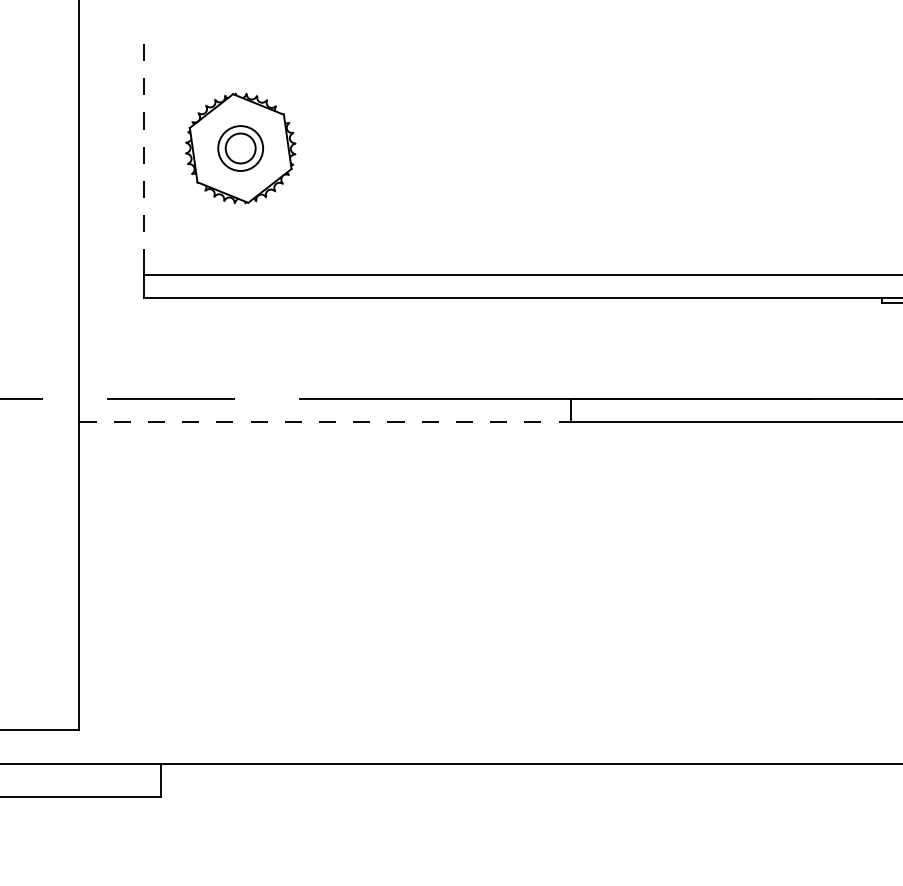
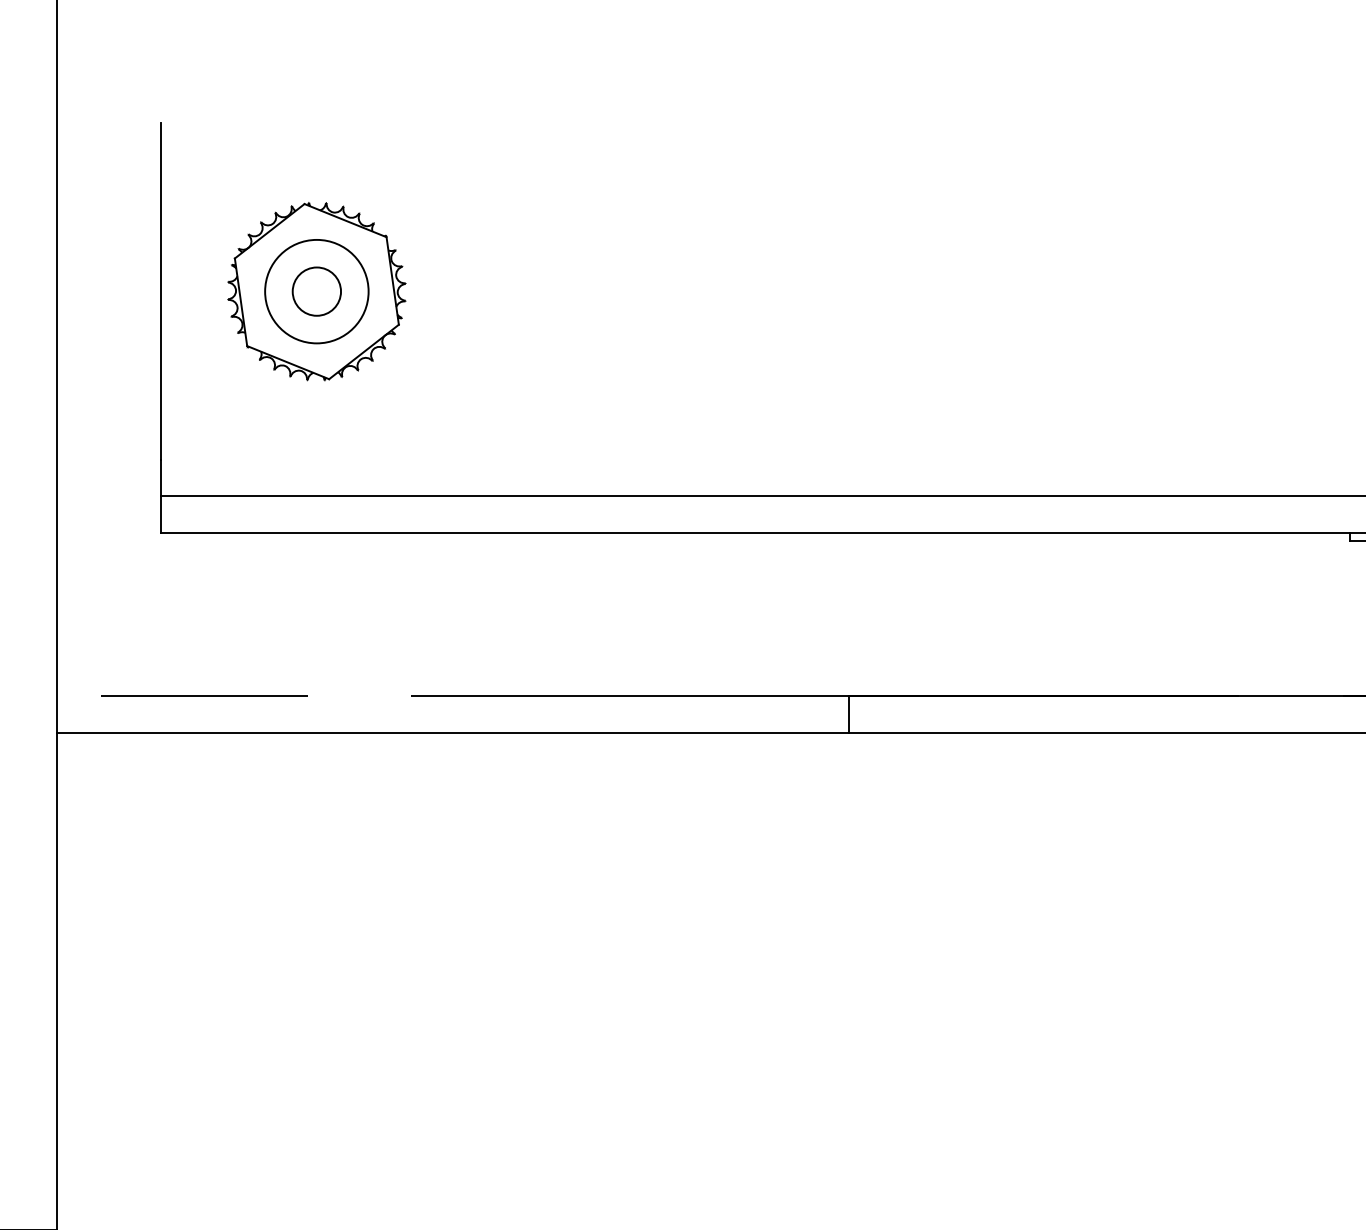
line: (144, 148) -> (161, 291), dashed -> solid
circle: (240, 148) -> (316, 291), size x1.43
line: (325, 422) -> (453, 733), dashed -> solid

